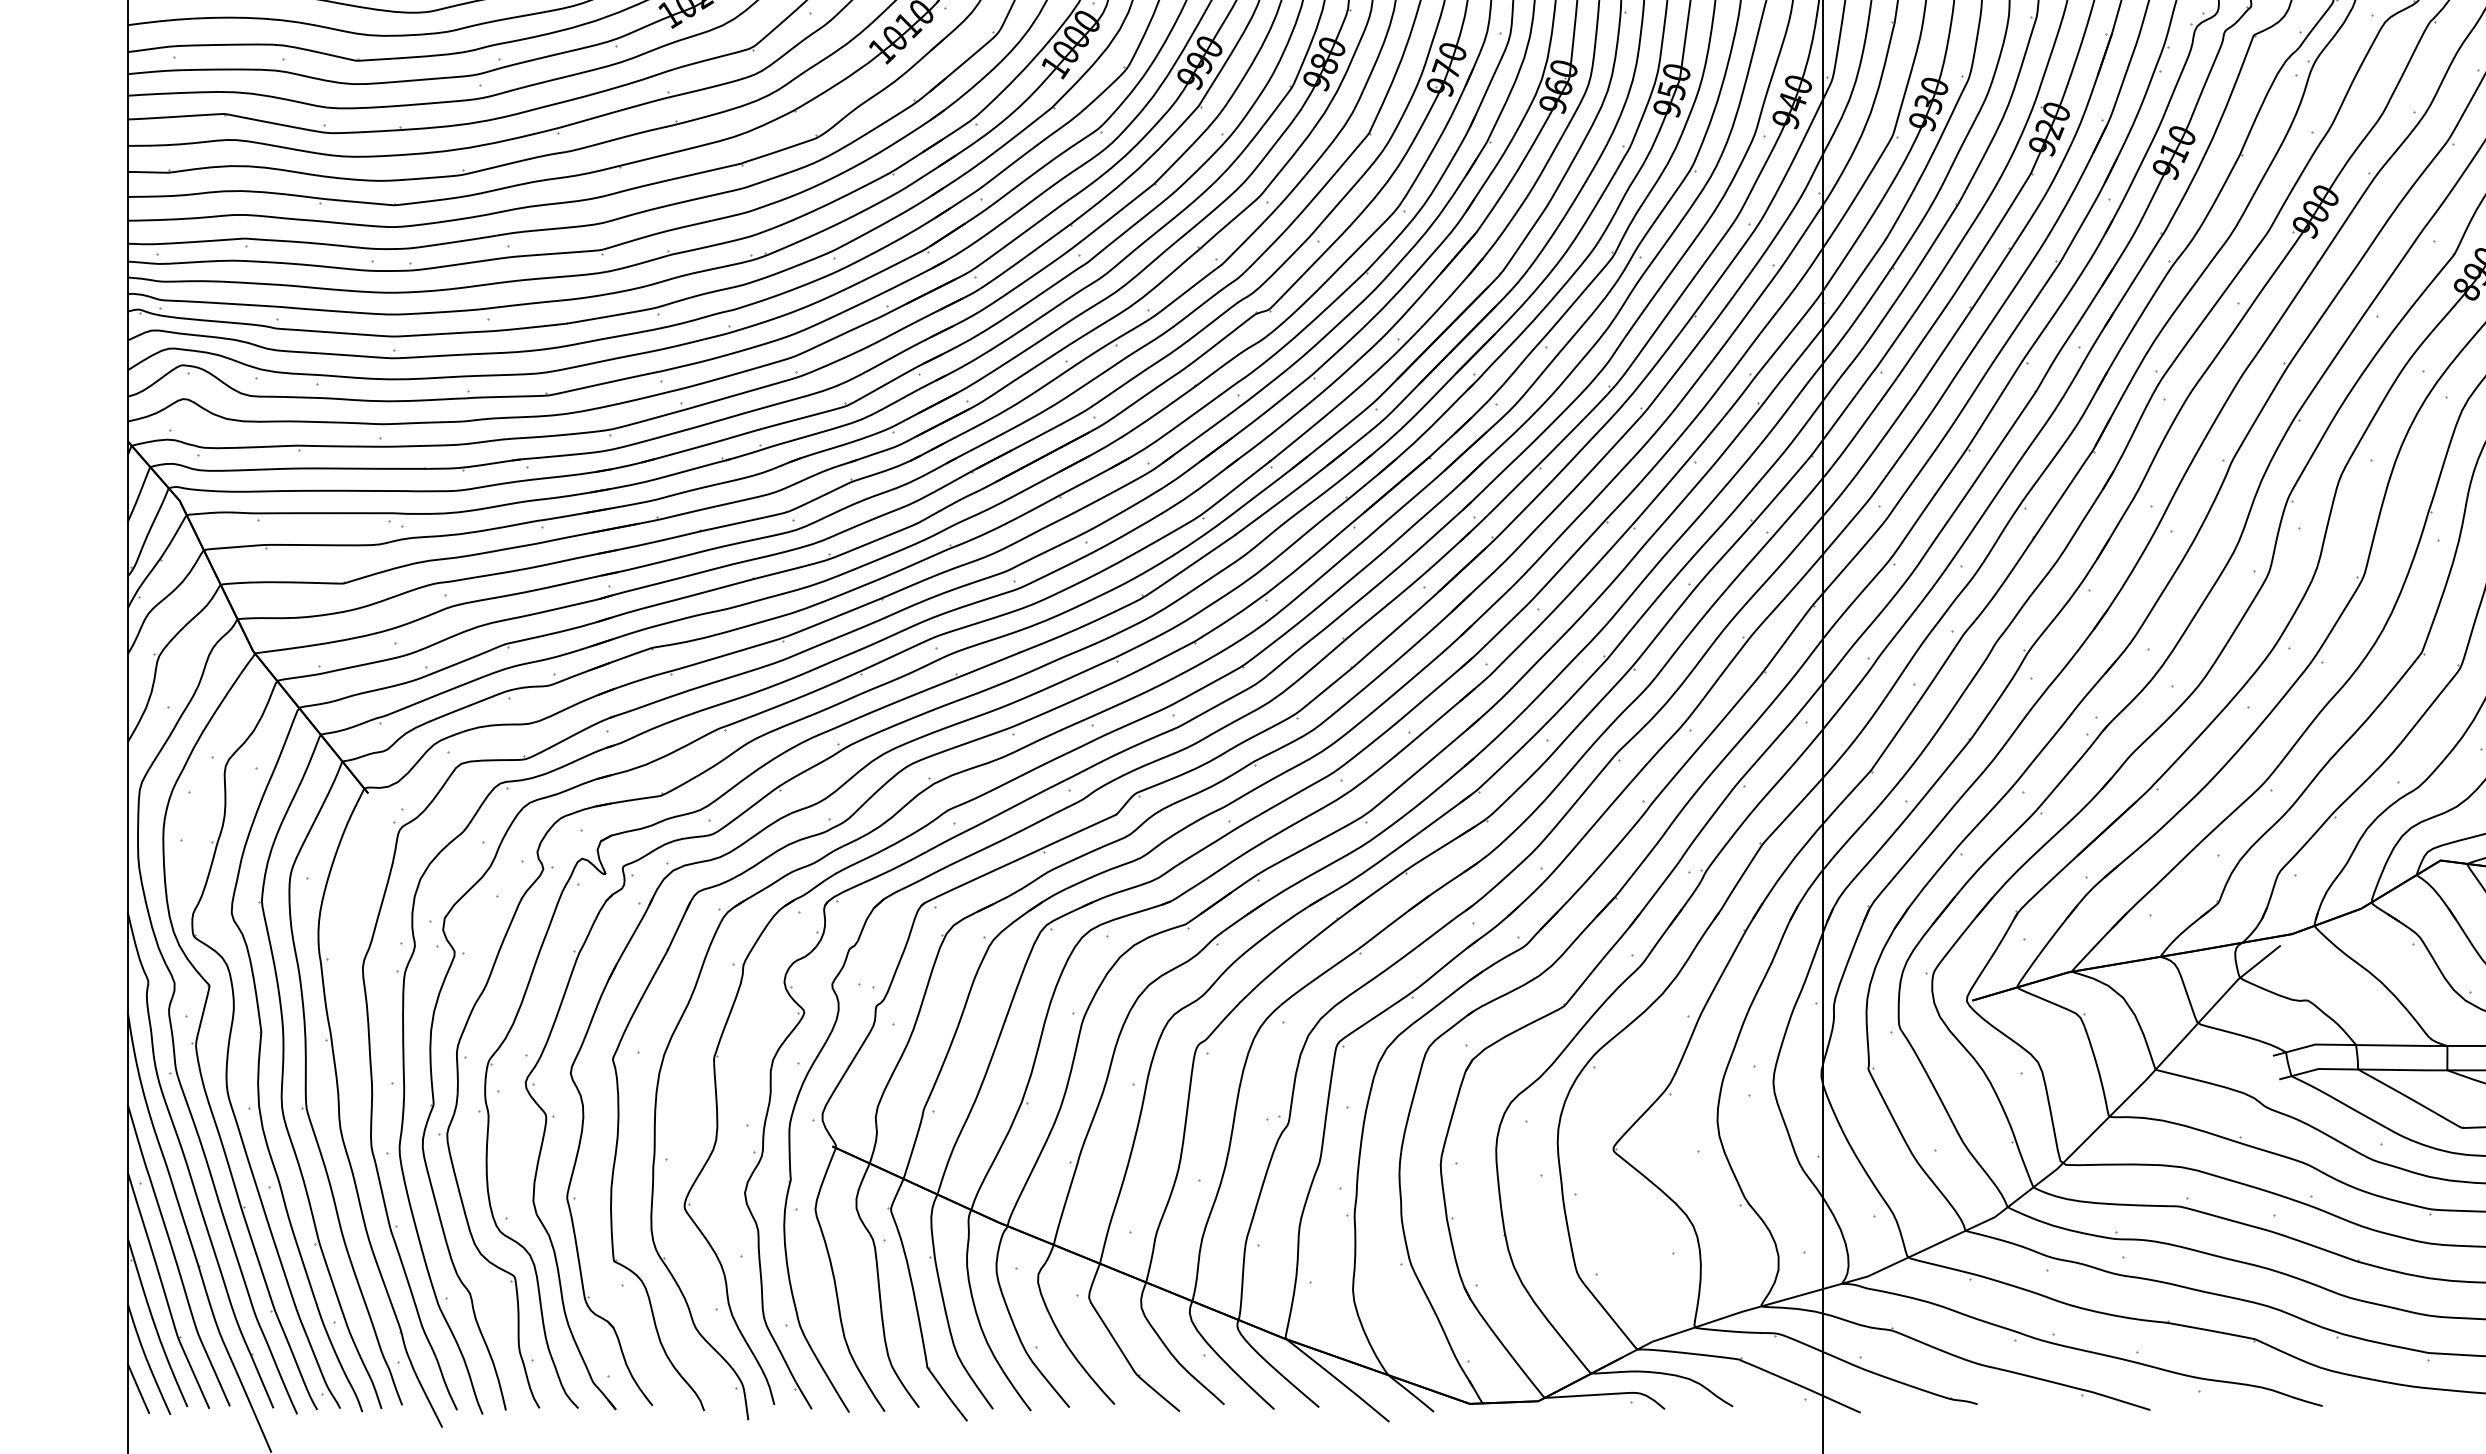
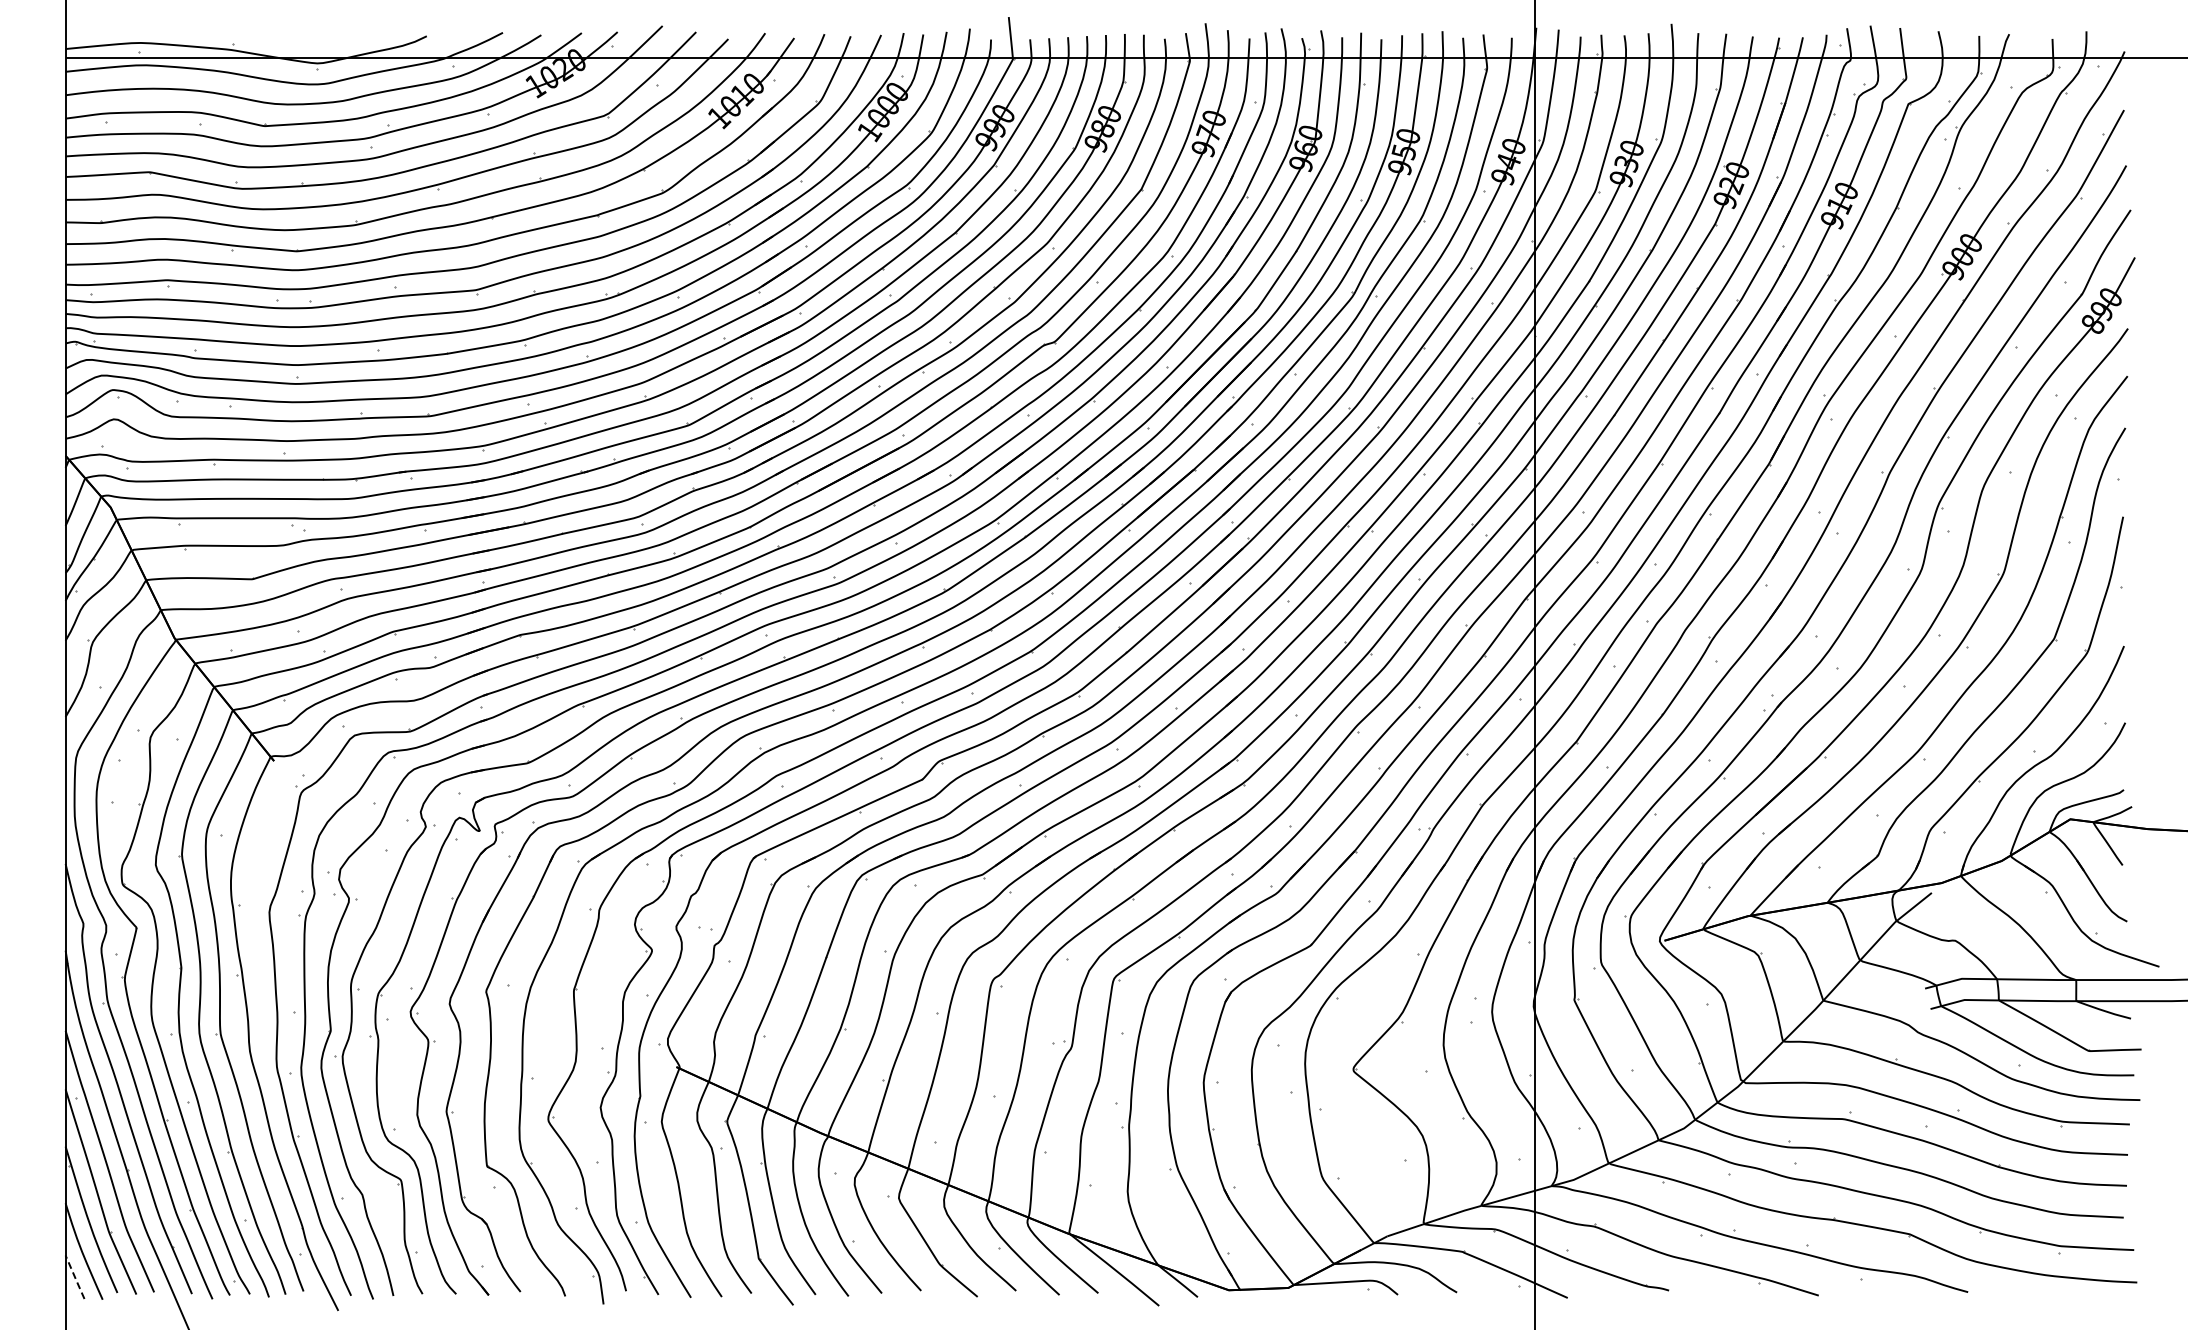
line: (139, 1389) -> (75, 1277), solid -> dashed

